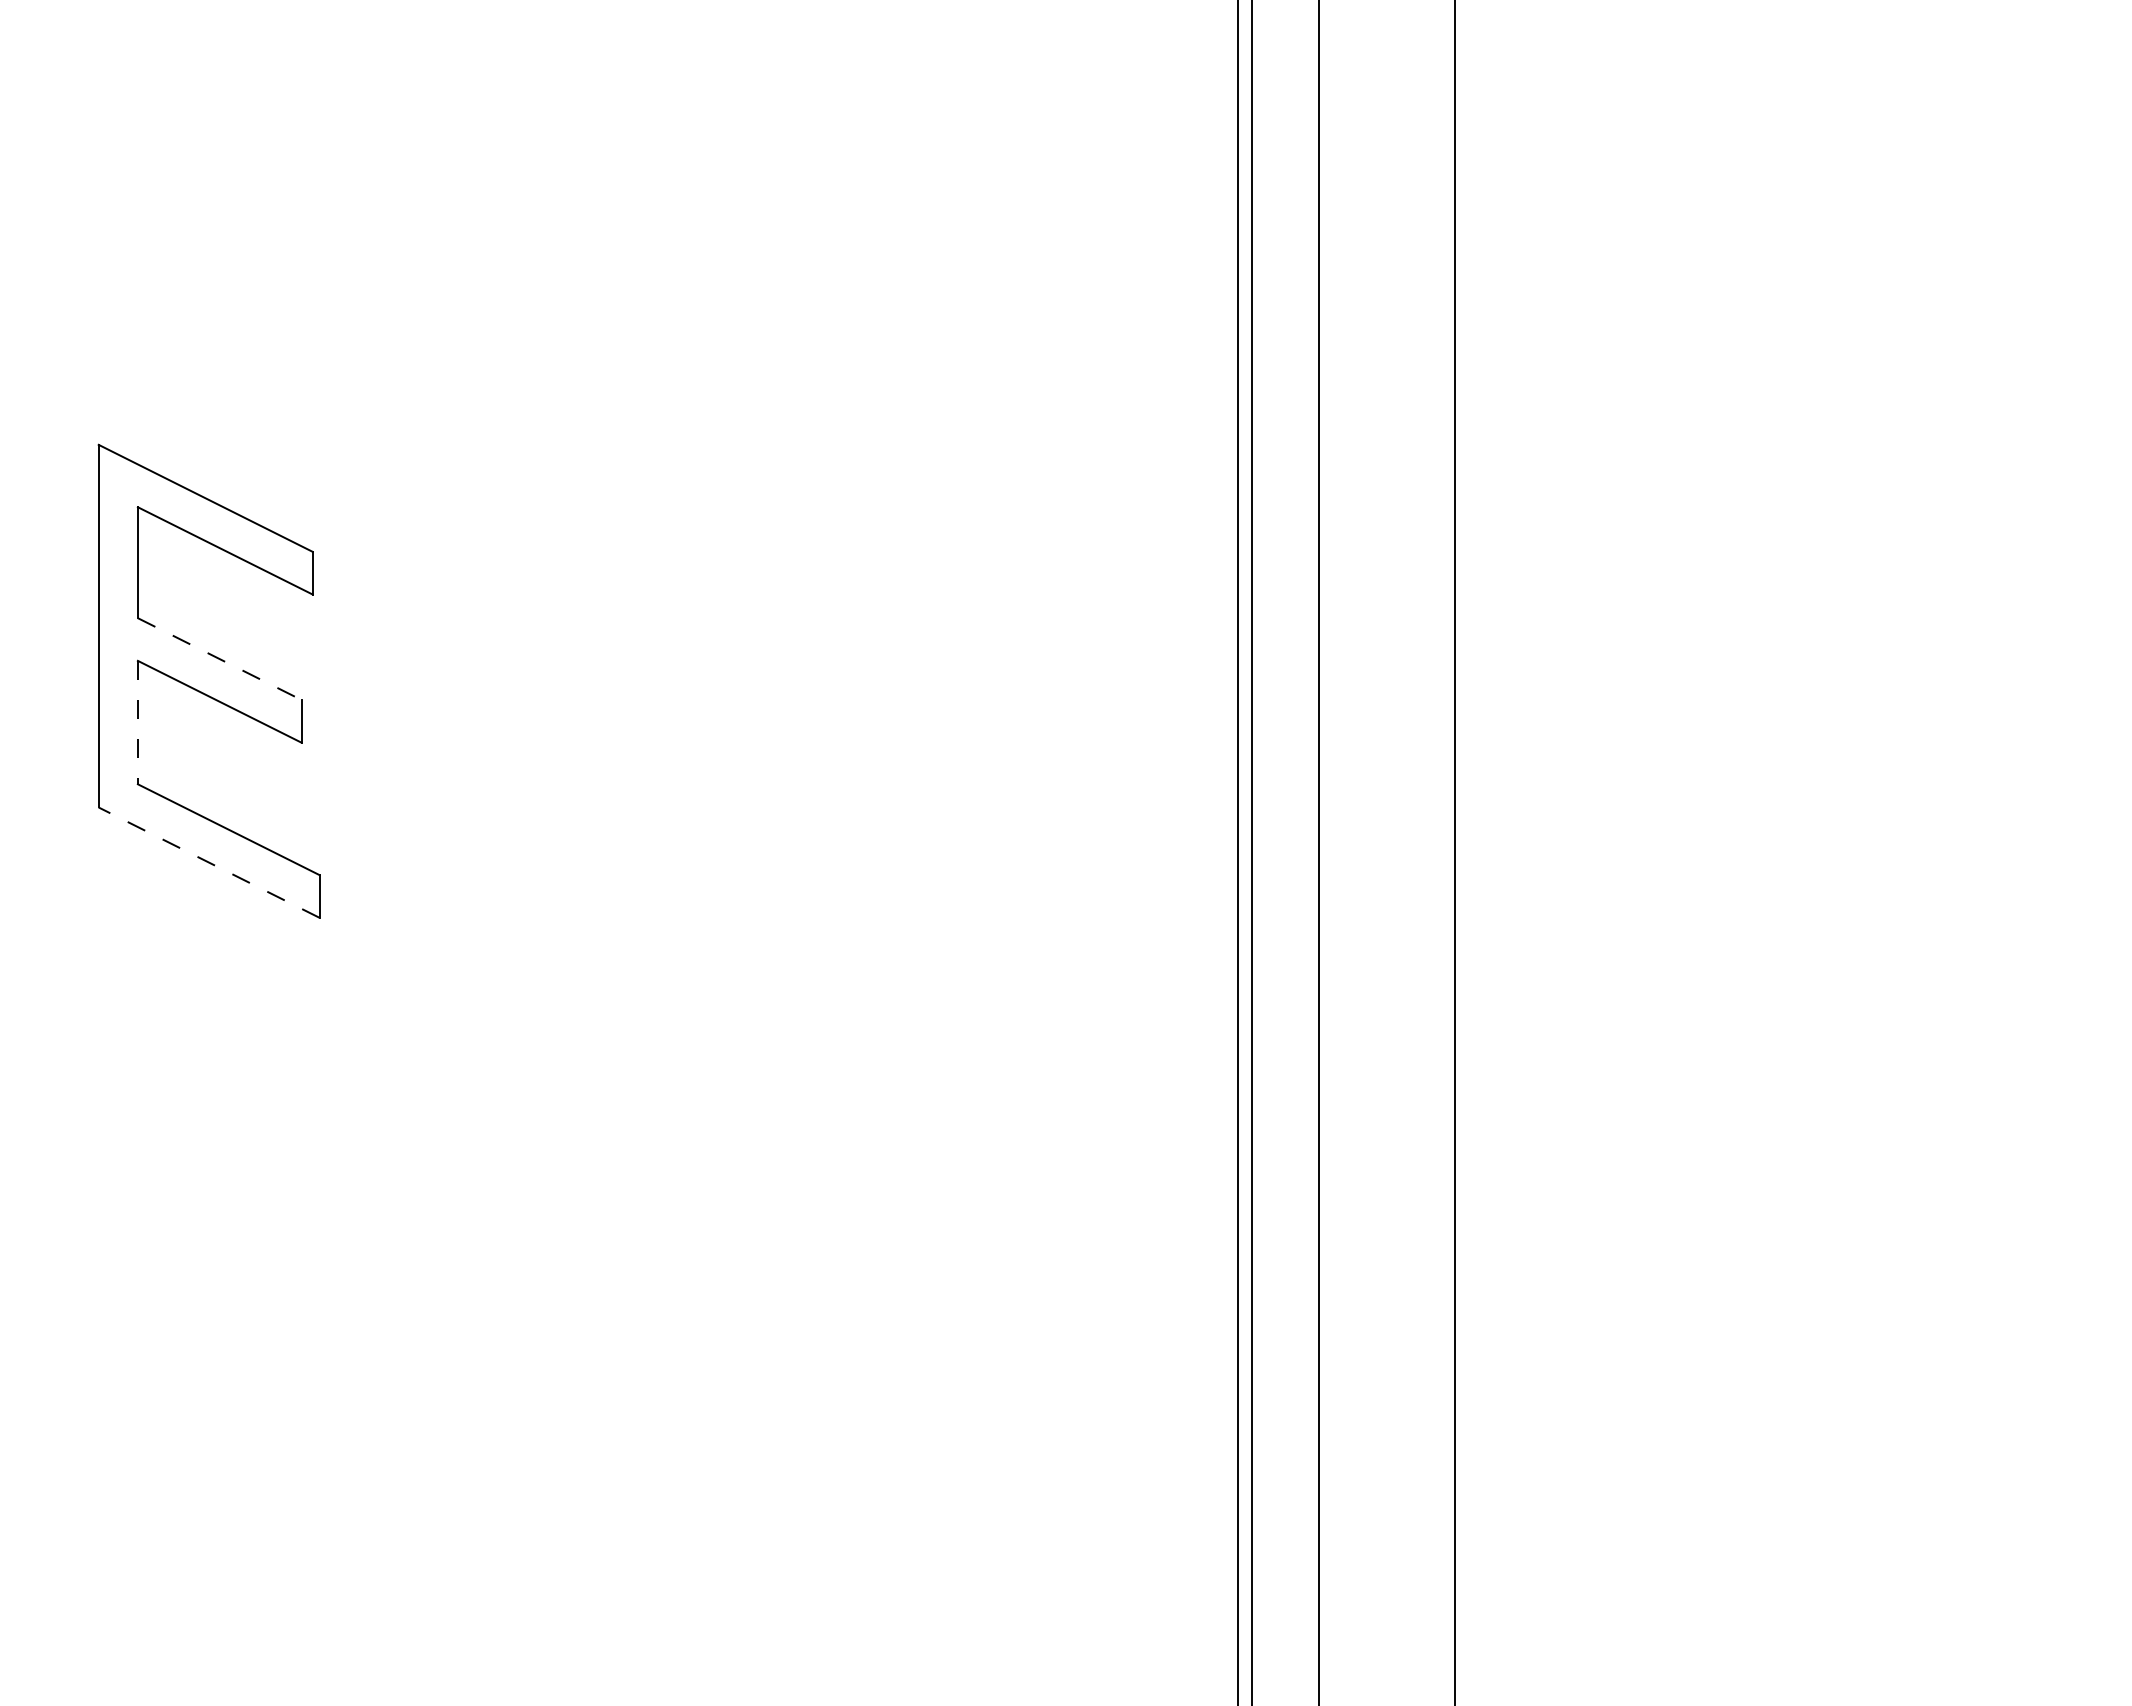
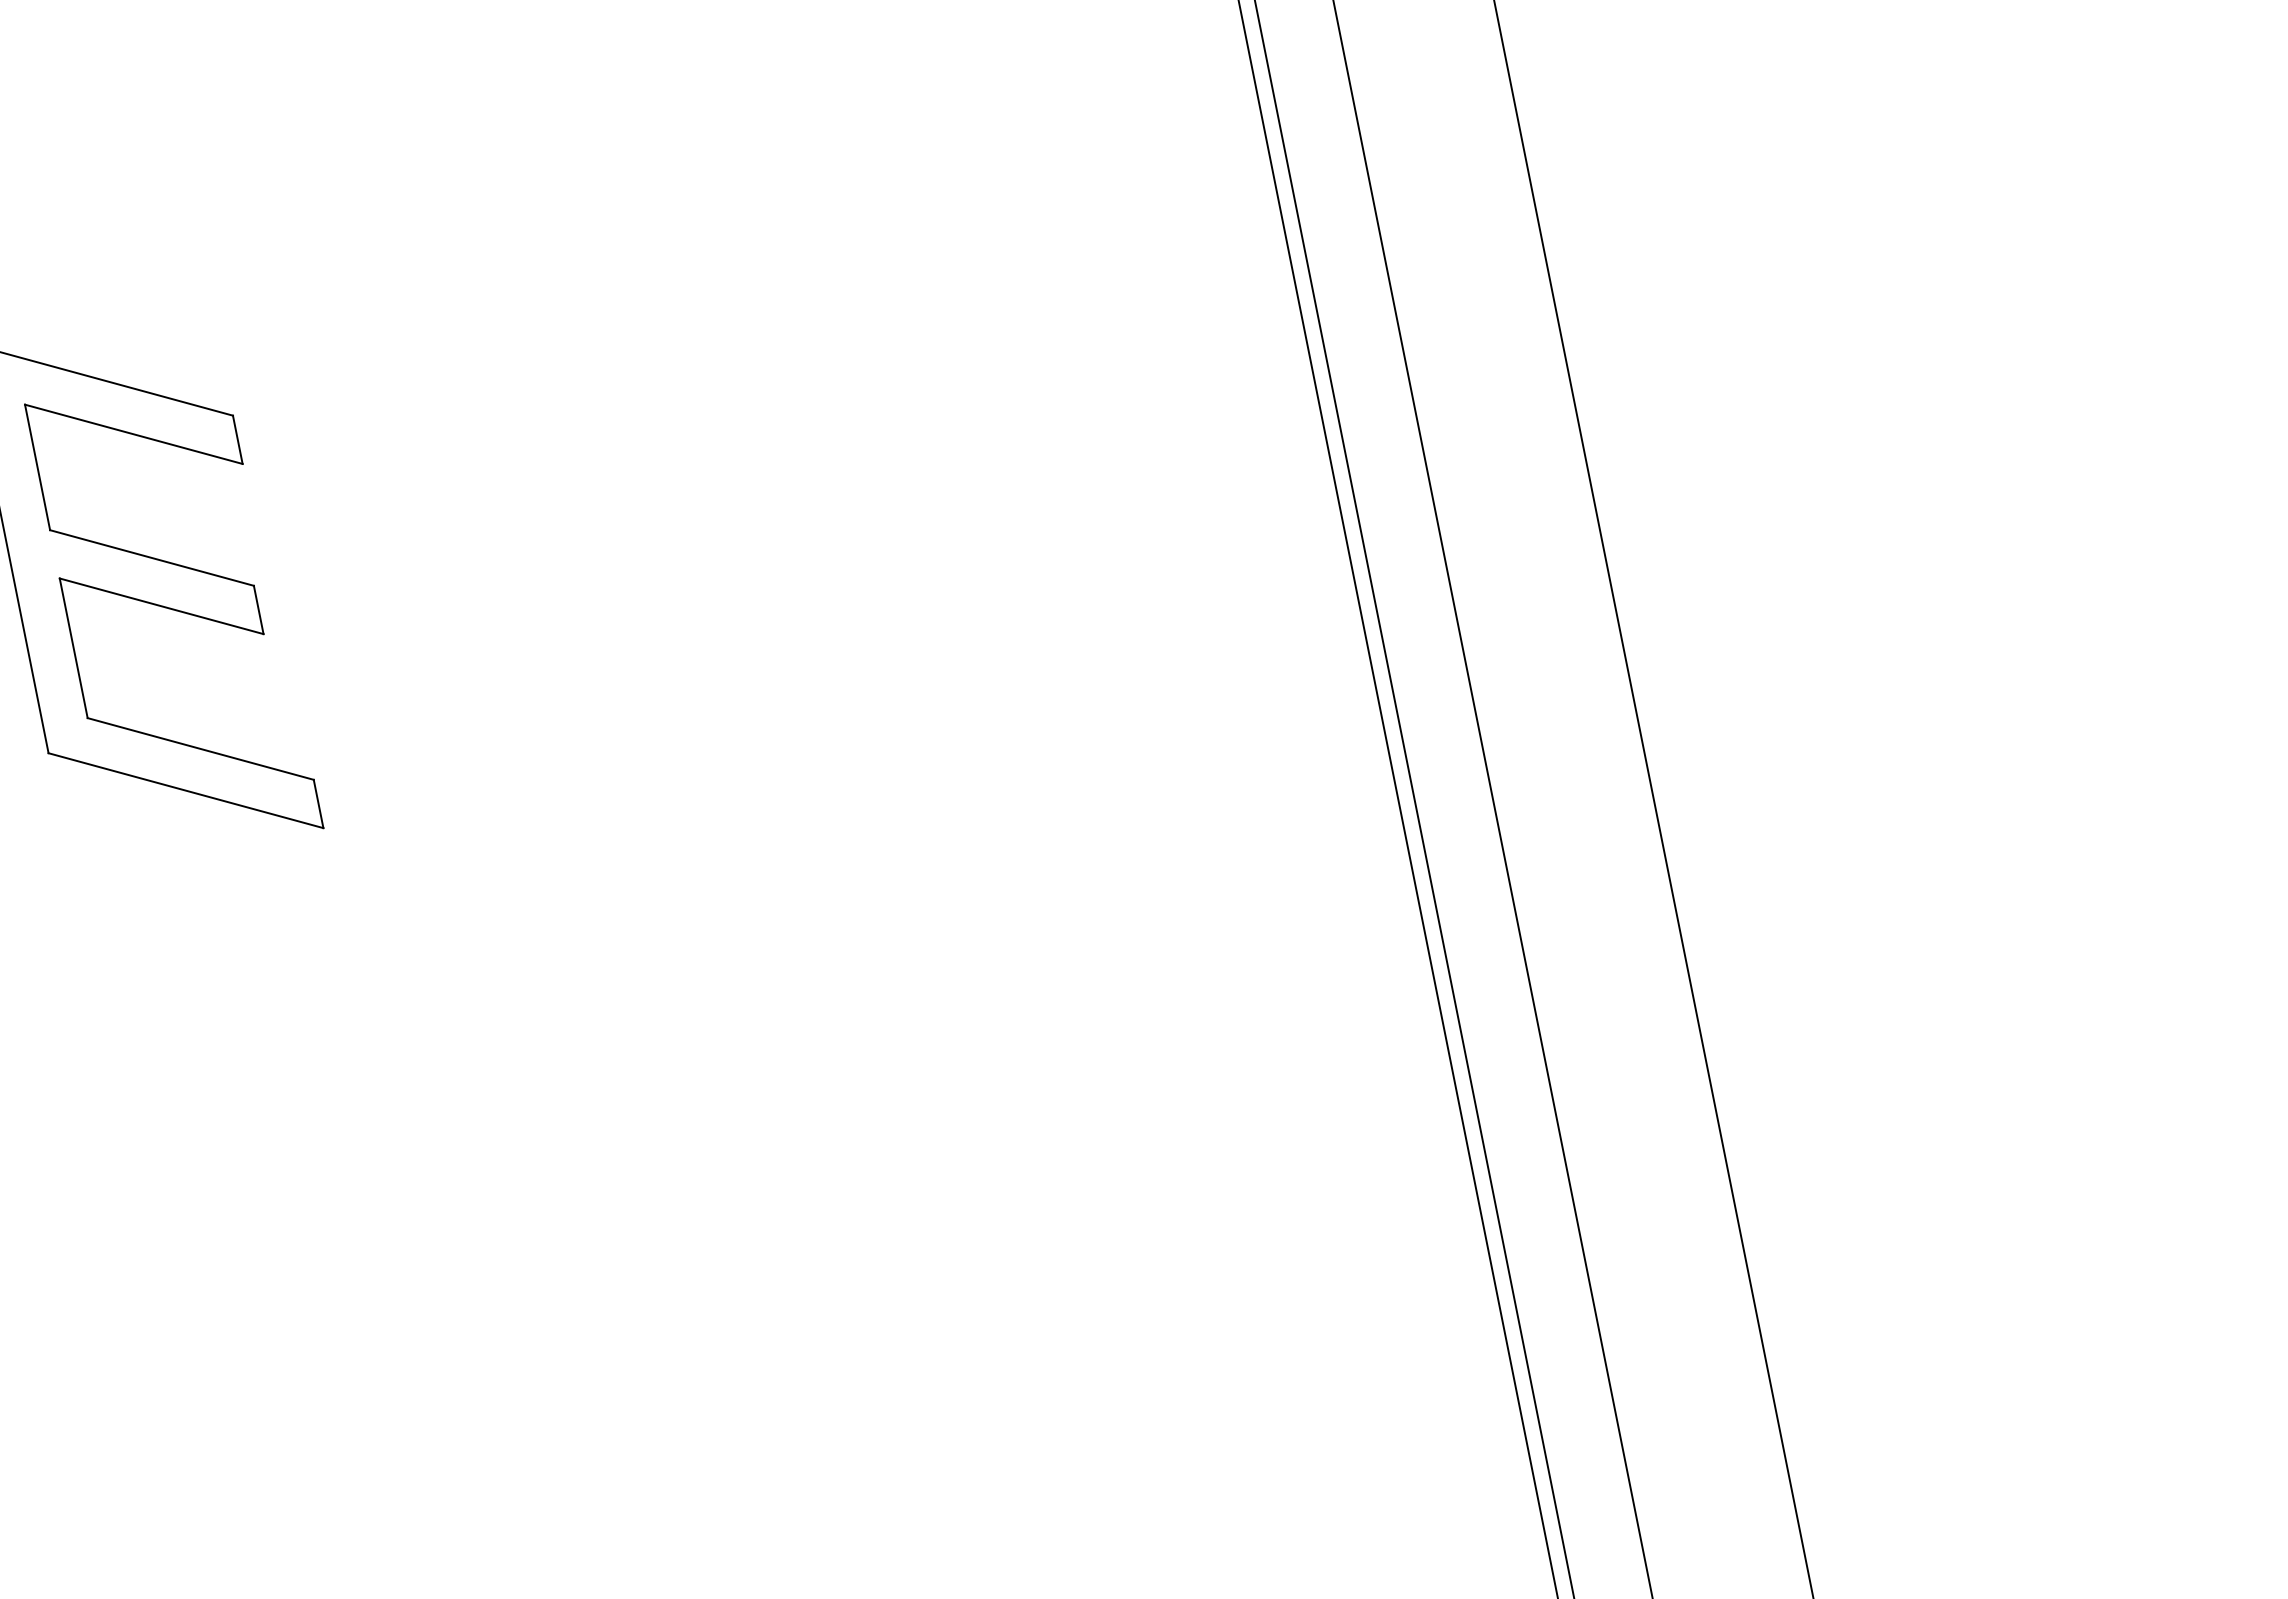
line: (219, 659) -> (151, 558), dashed -> solid
line: (137, 722) -> (73, 648), dashed -> solid
line: (208, 862) -> (185, 790), dashed -> solid

